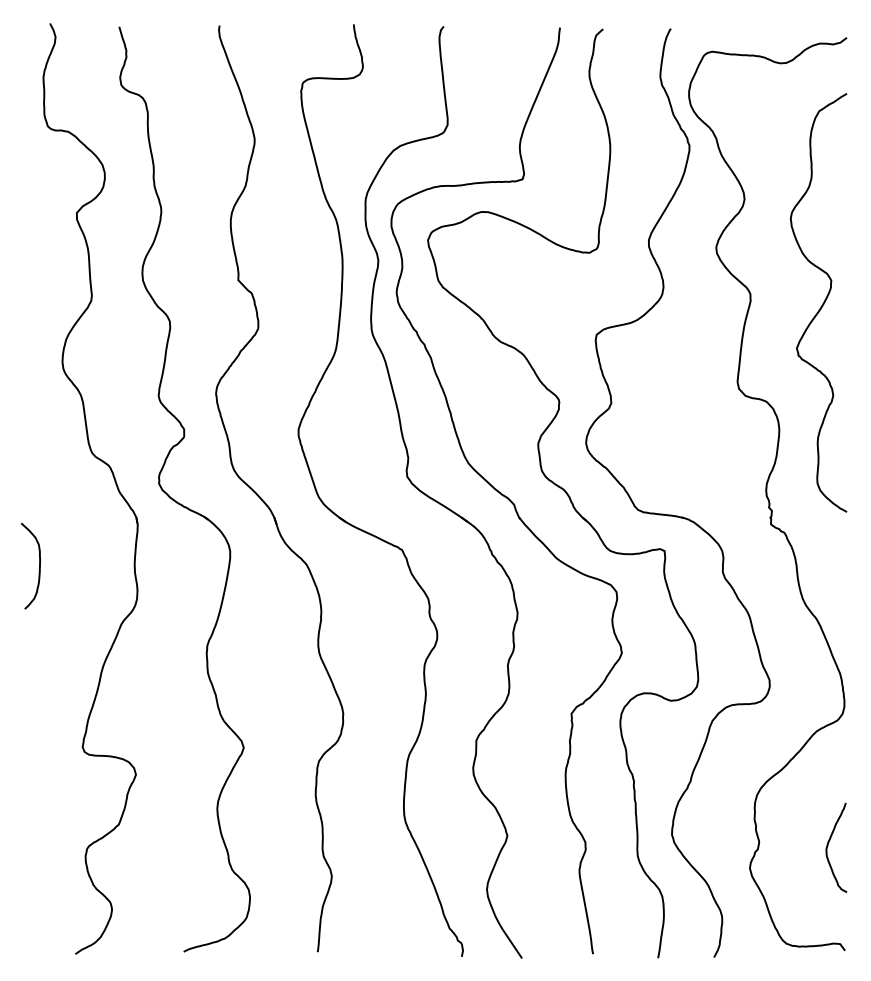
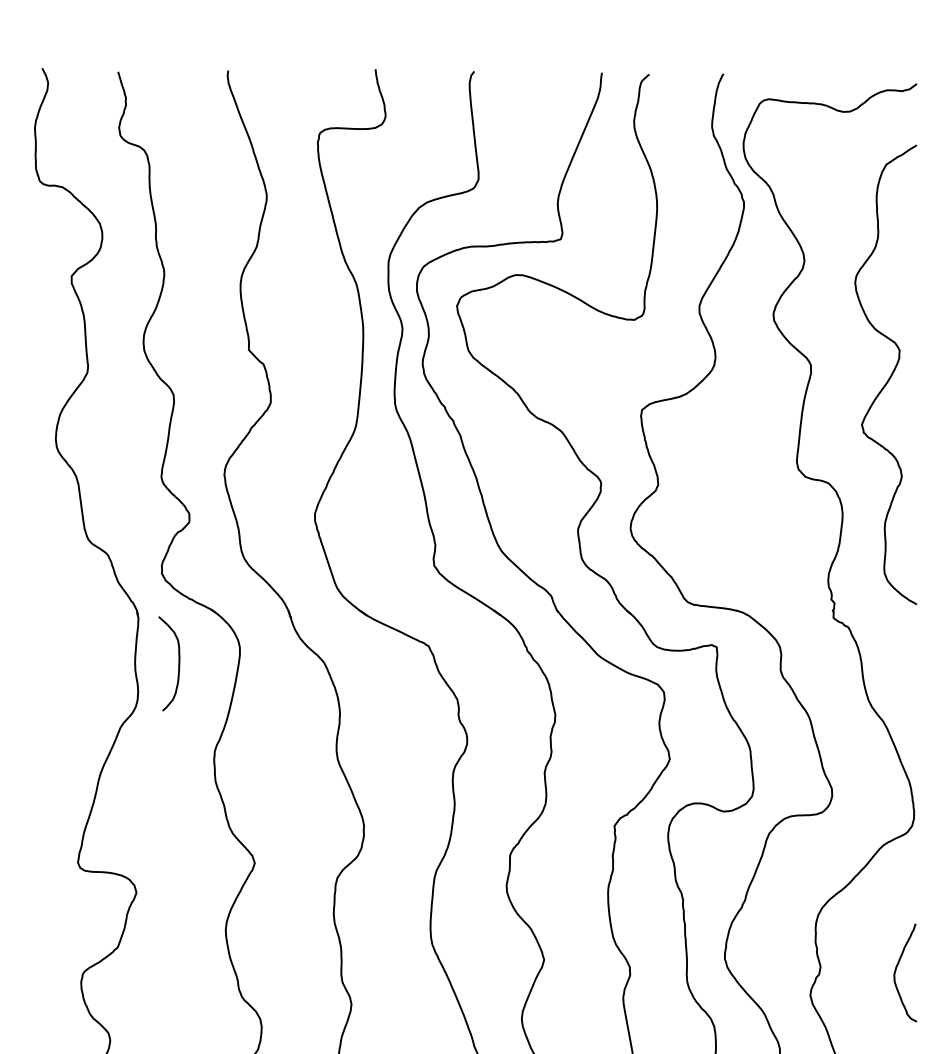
curve: (38, 569) -> (177, 667), moved

